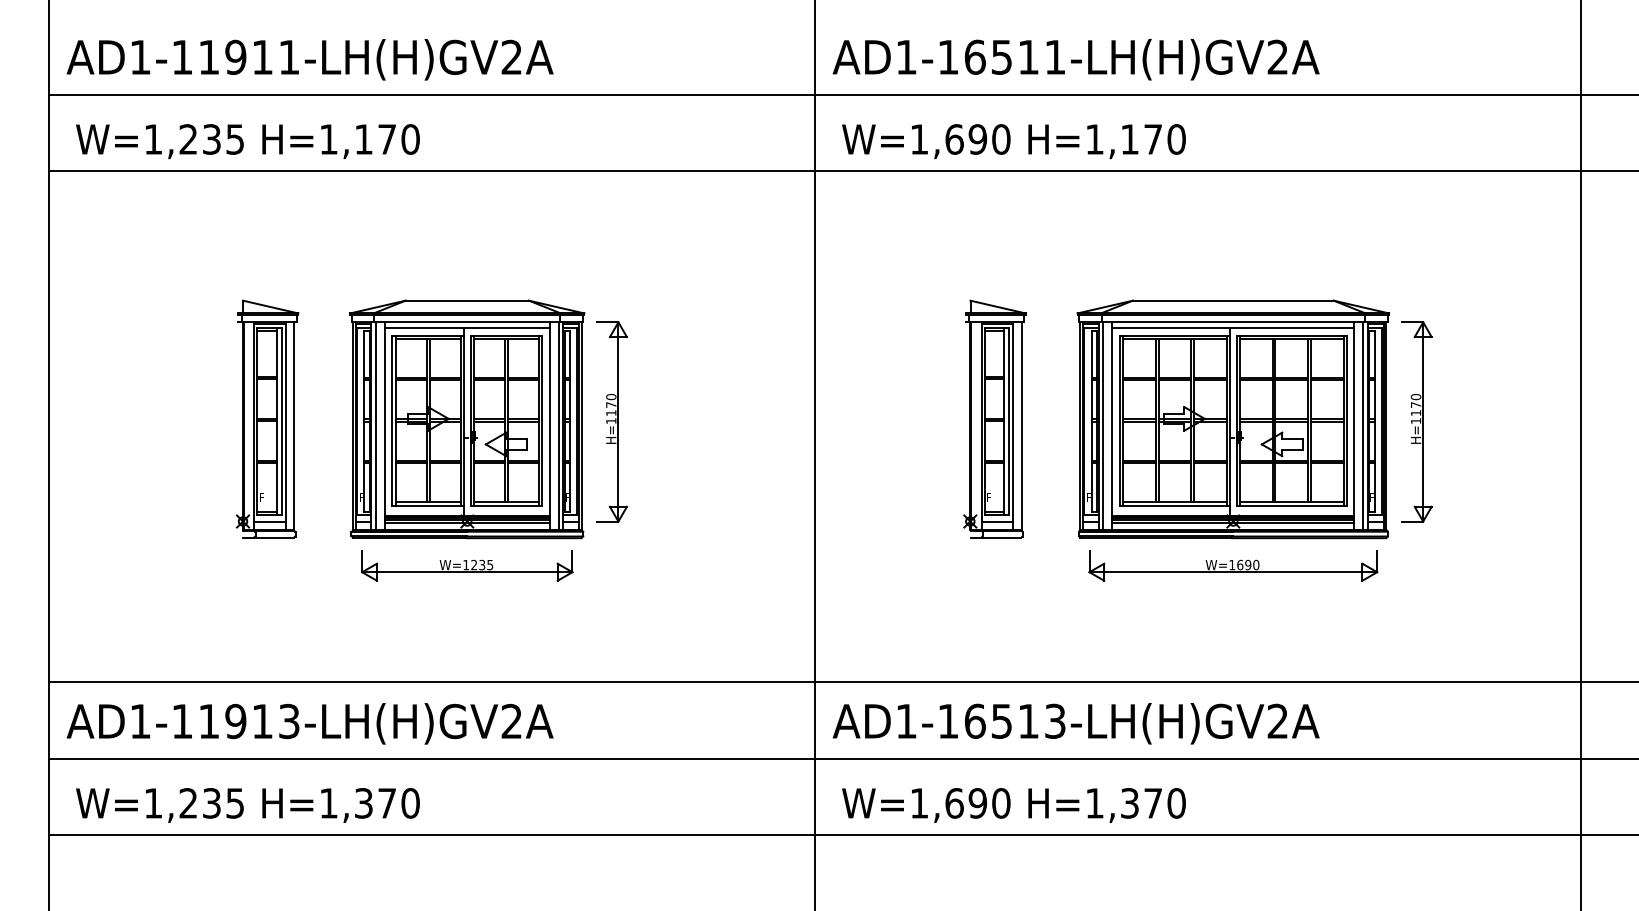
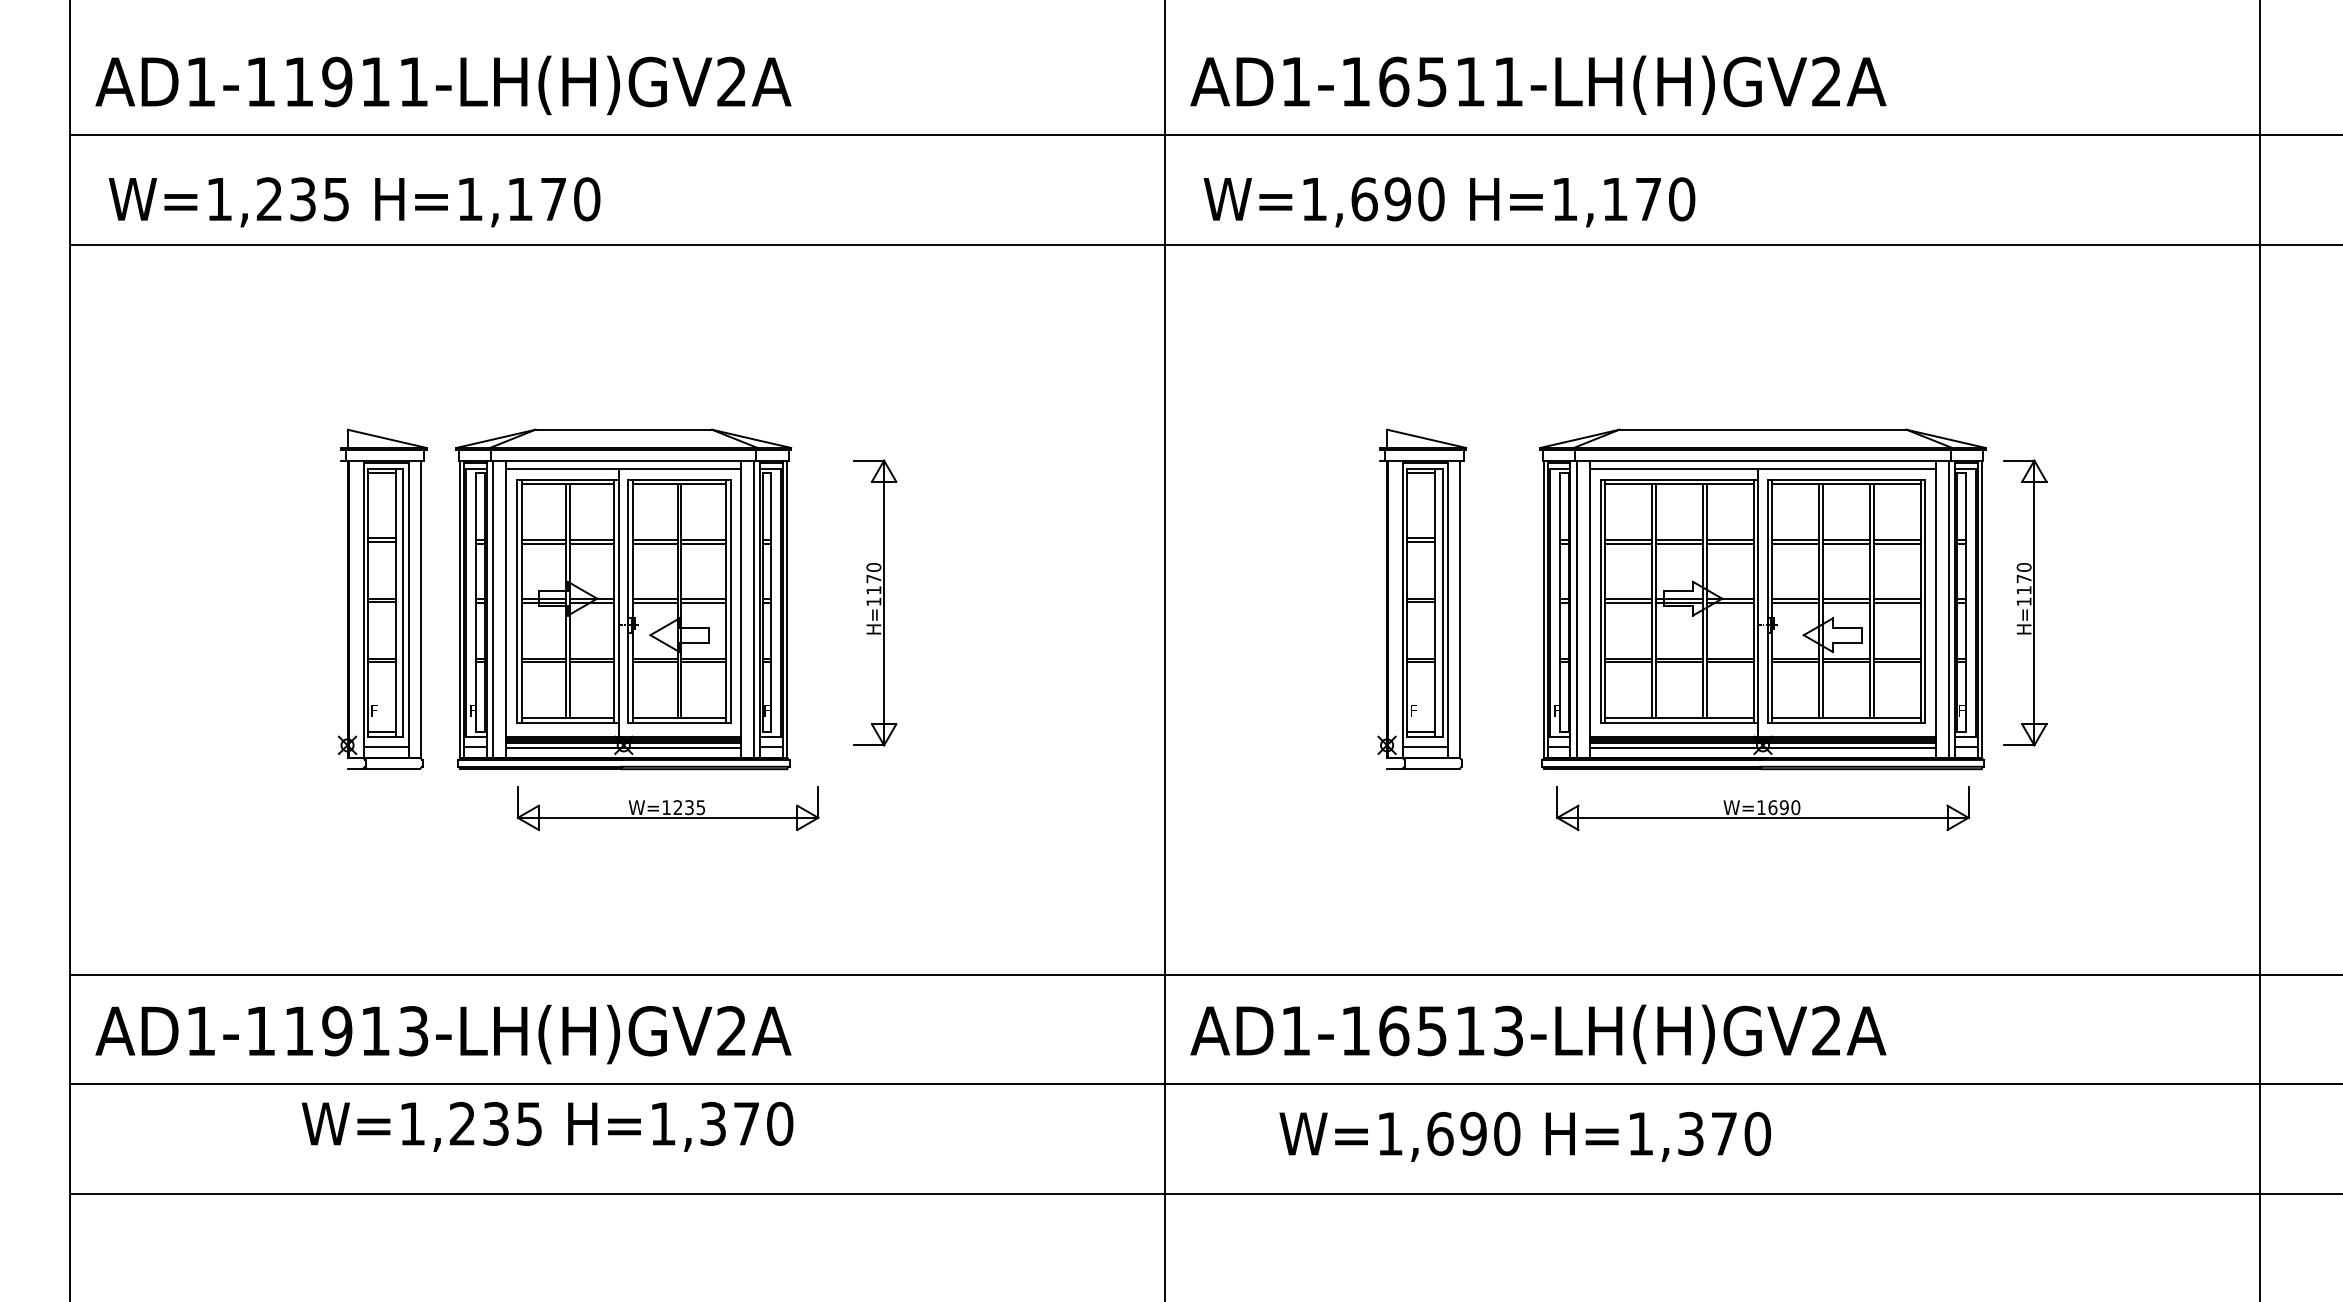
part: (467, 419) -> (624, 599), moved
text: (247, 805) -> (546, 1126), moved
text: (1013, 805) -> (1524, 1136), moved

